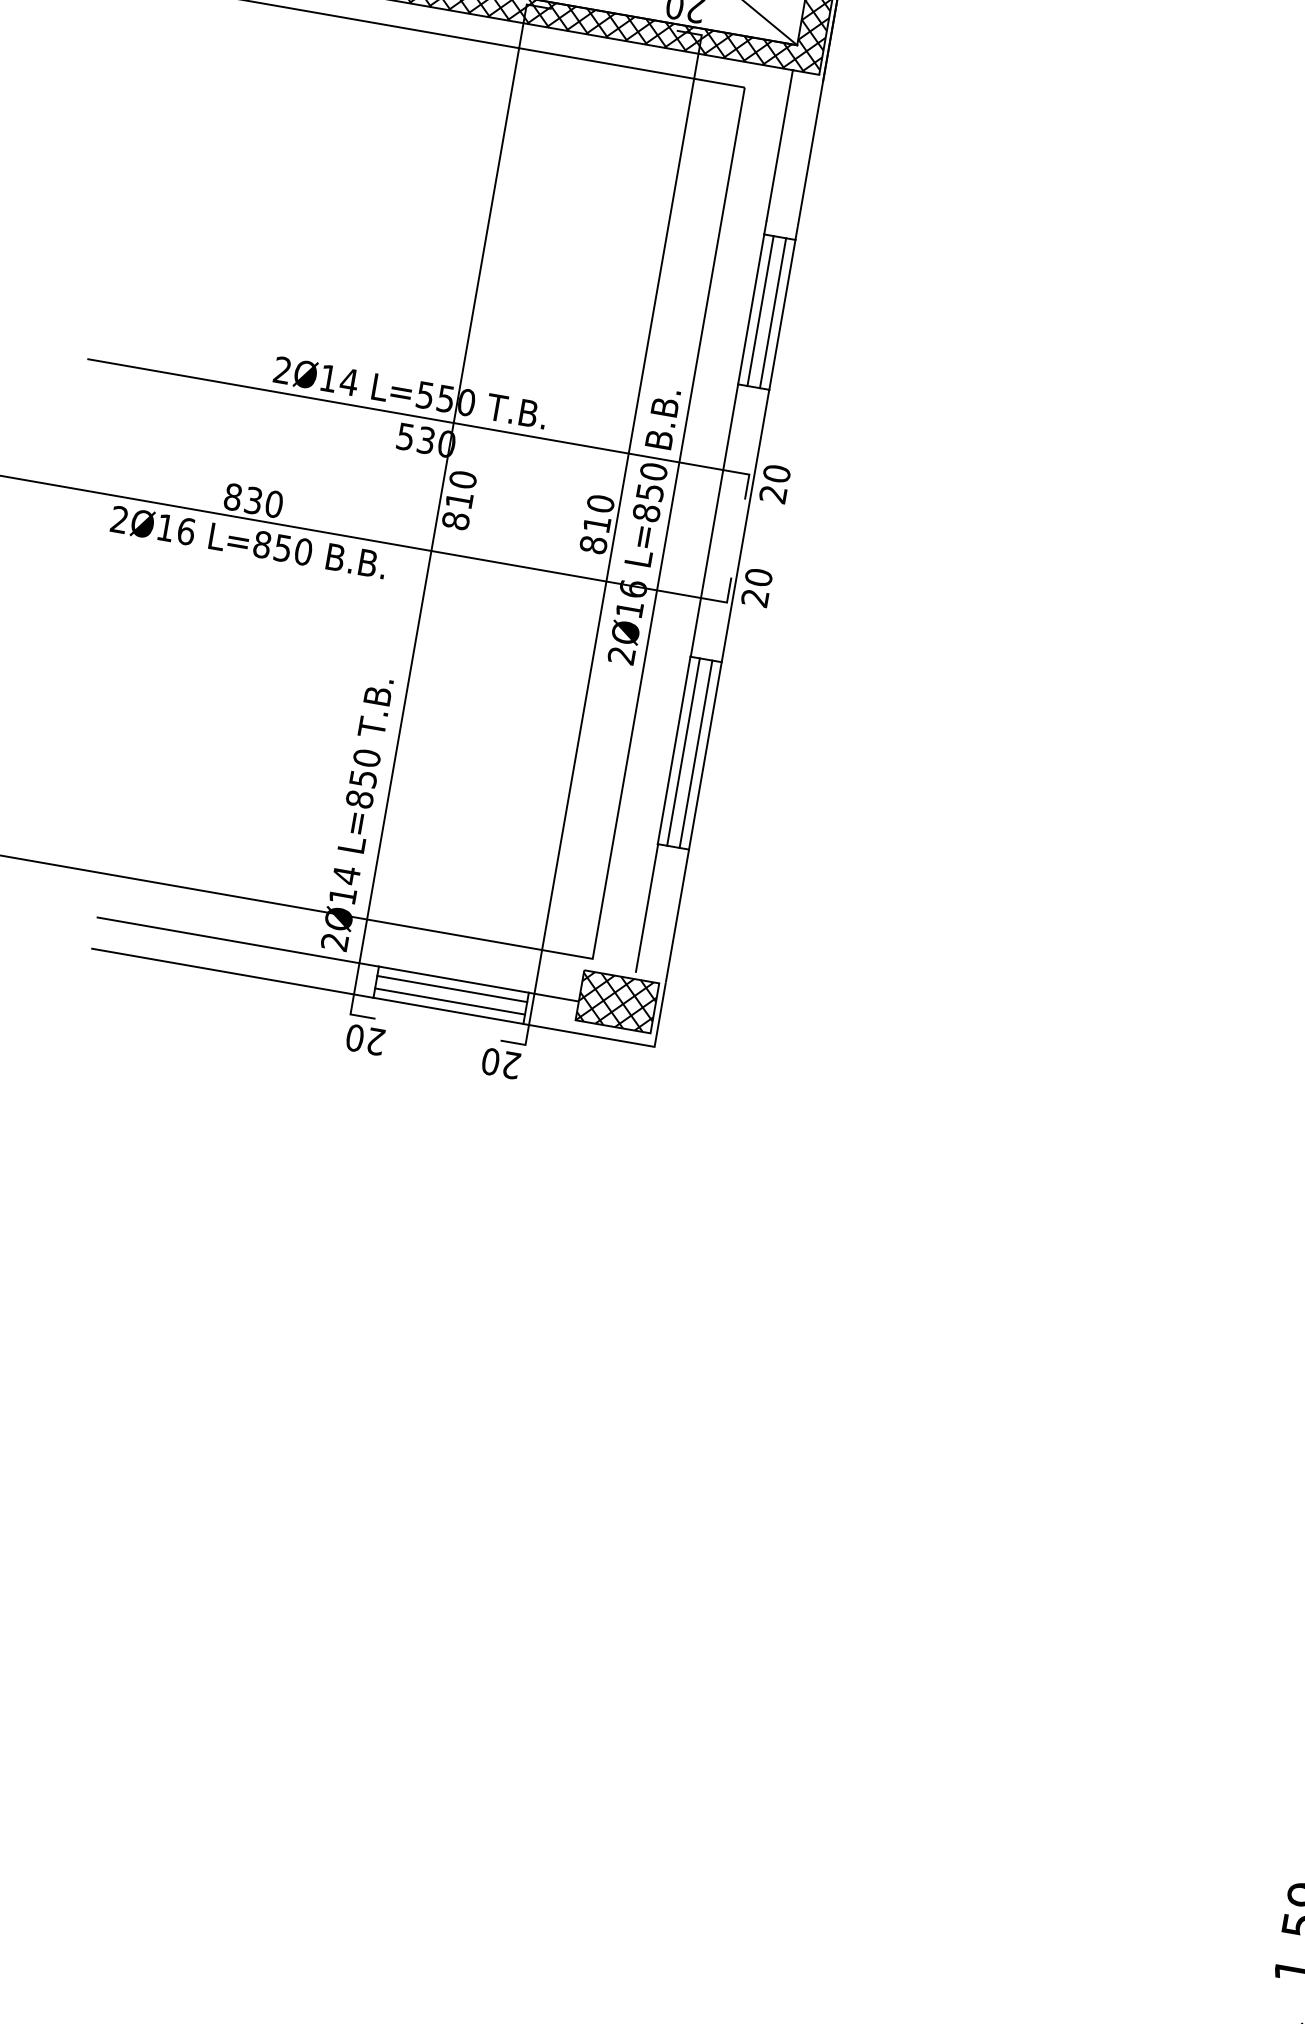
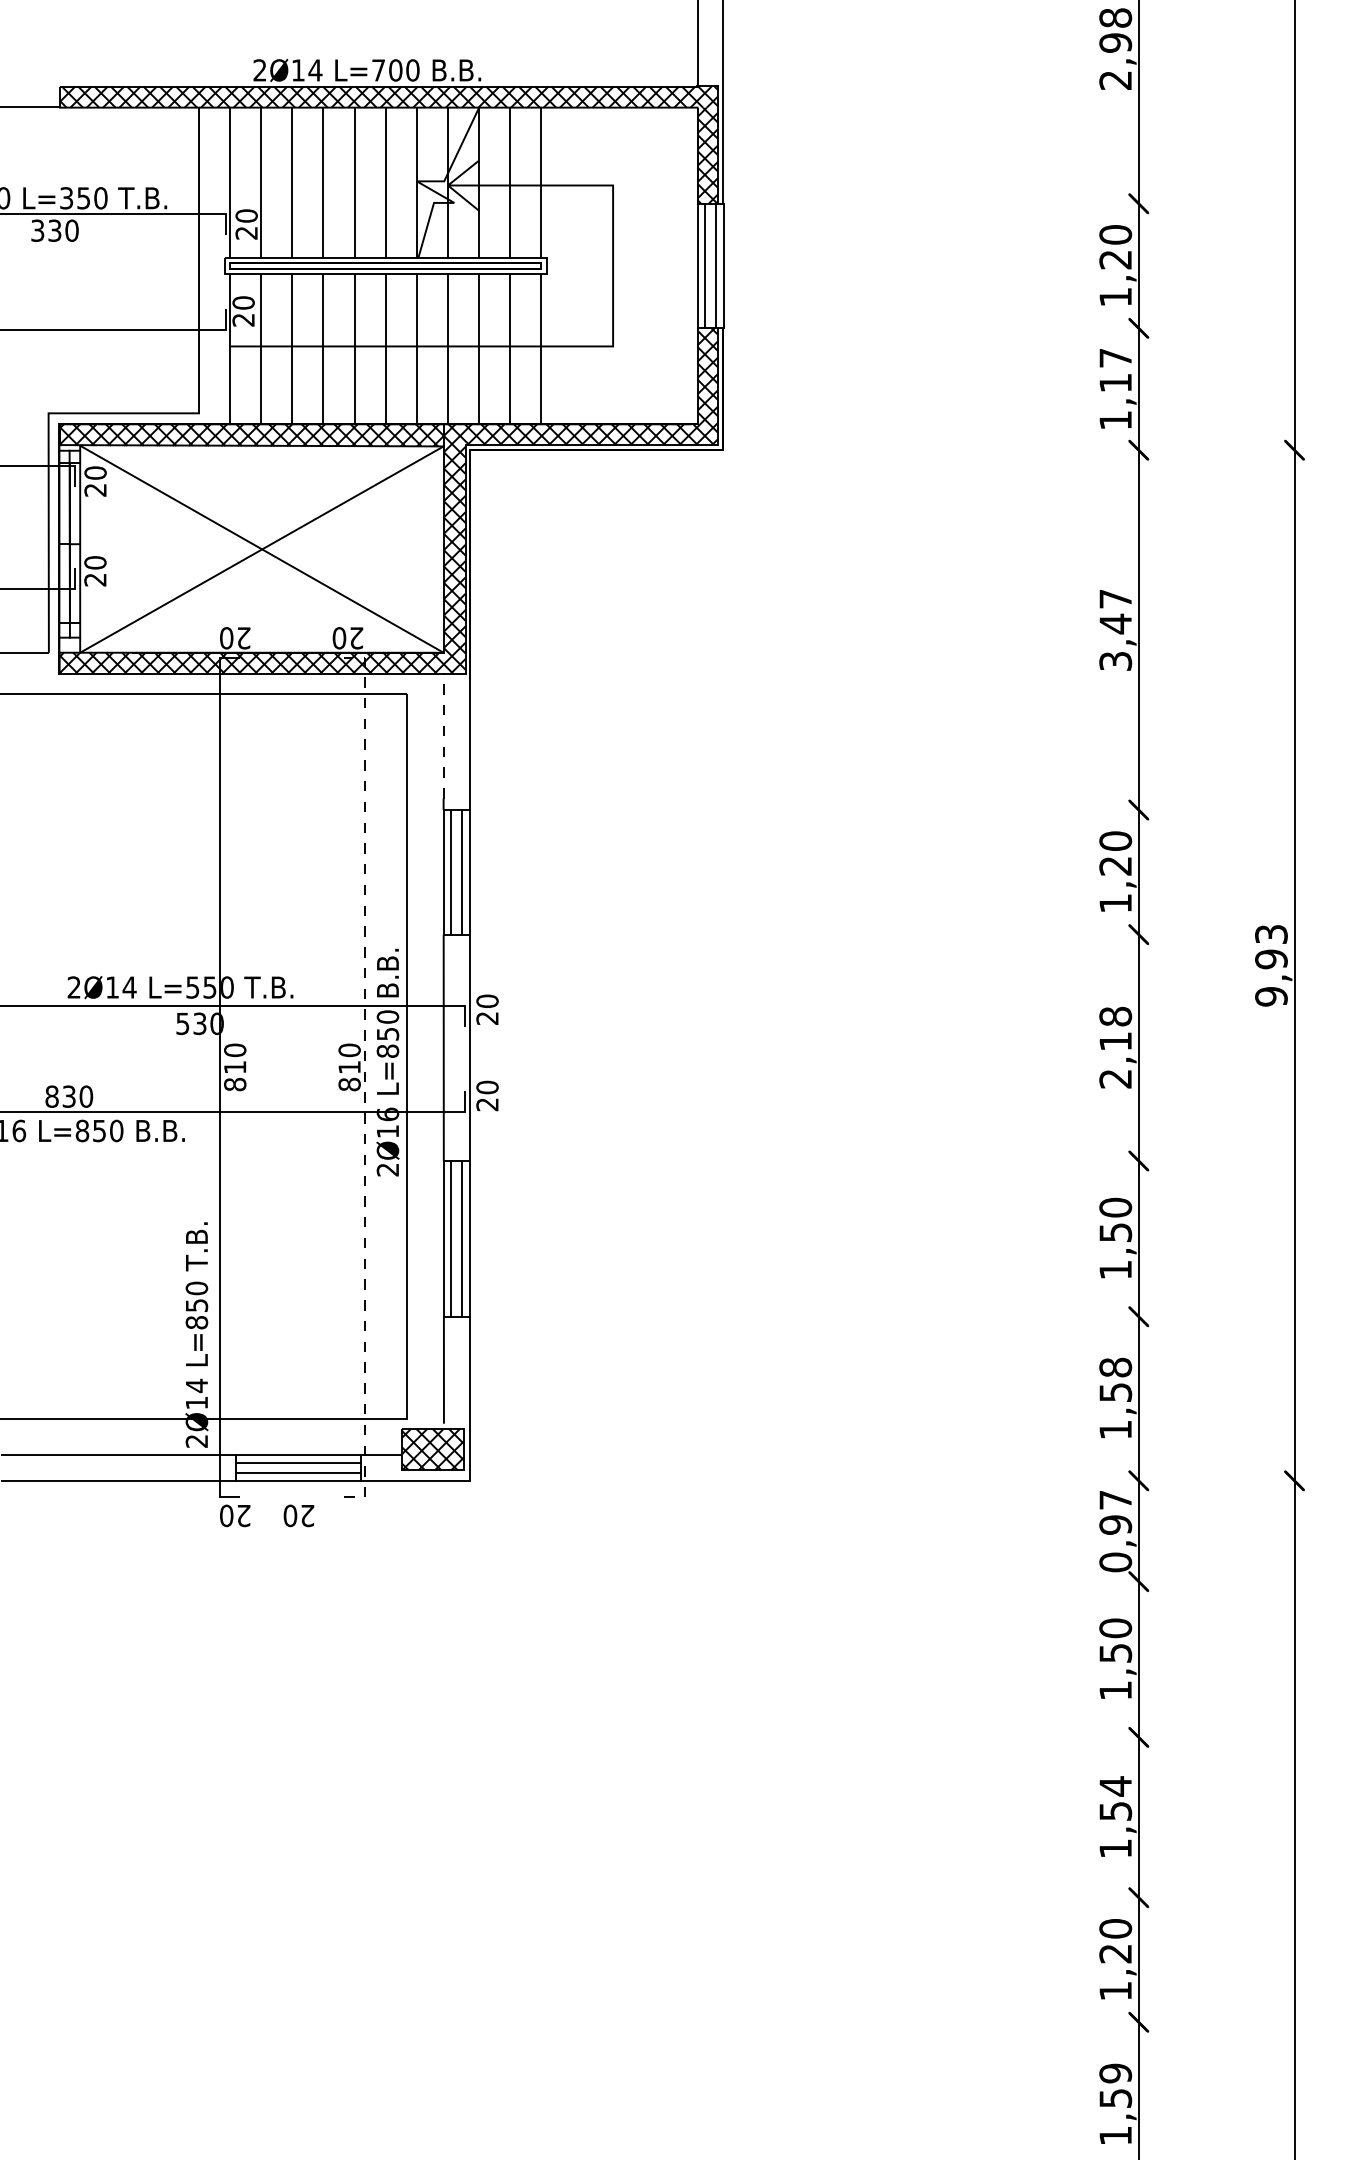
line: (779, 145) -> (443, 736), solid -> dashed
line: (614, 539) -> (365, 1077), solid -> dashed
text: (500, 1062) -> (298, 1515), moved

